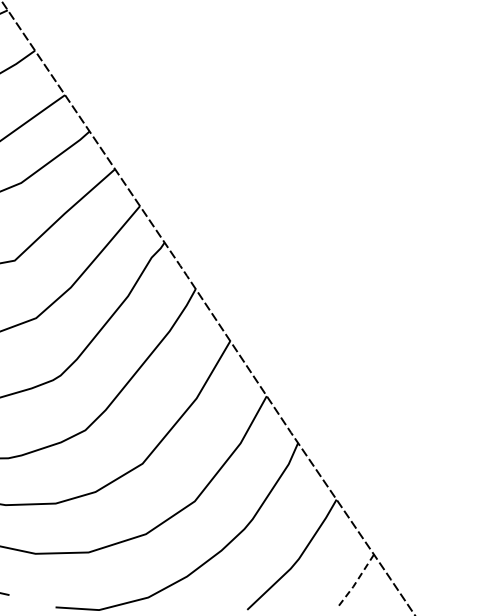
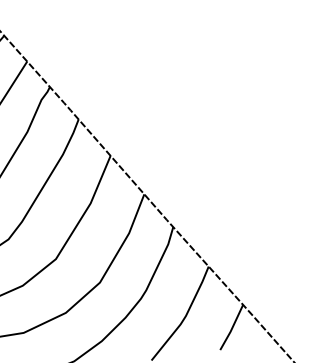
line: (355, 582) -> (231, 328), dashed -> solid

